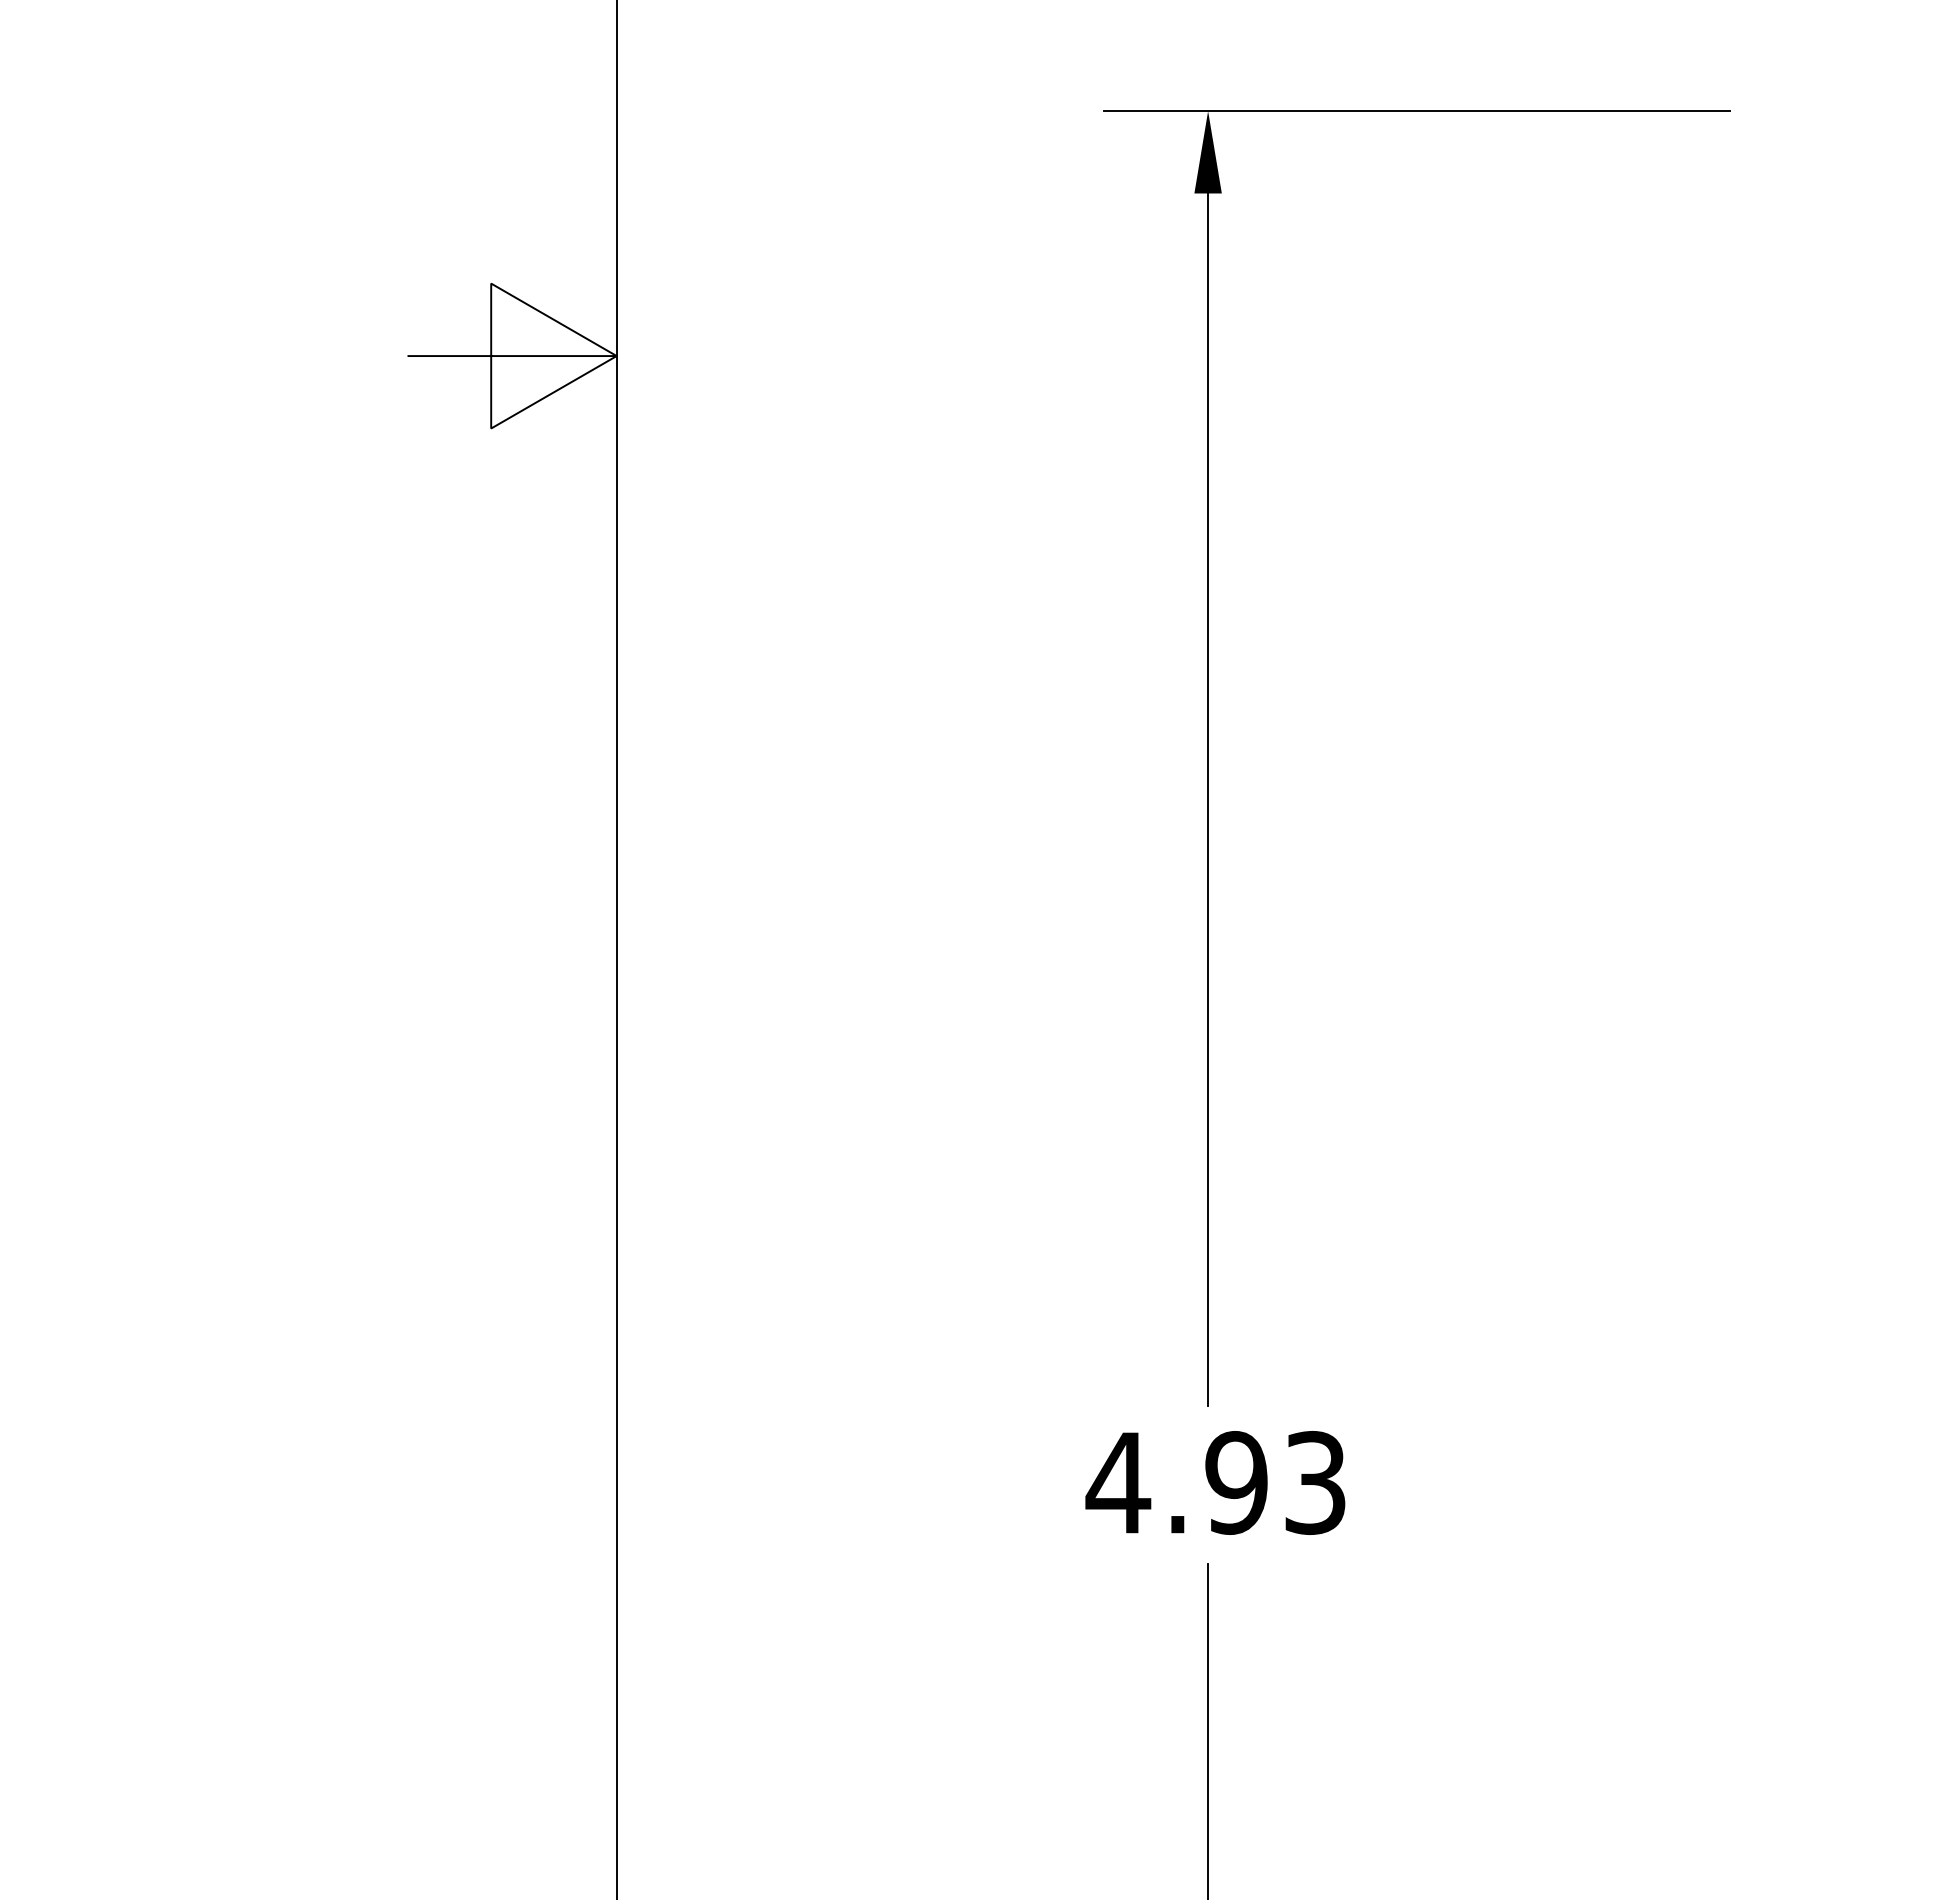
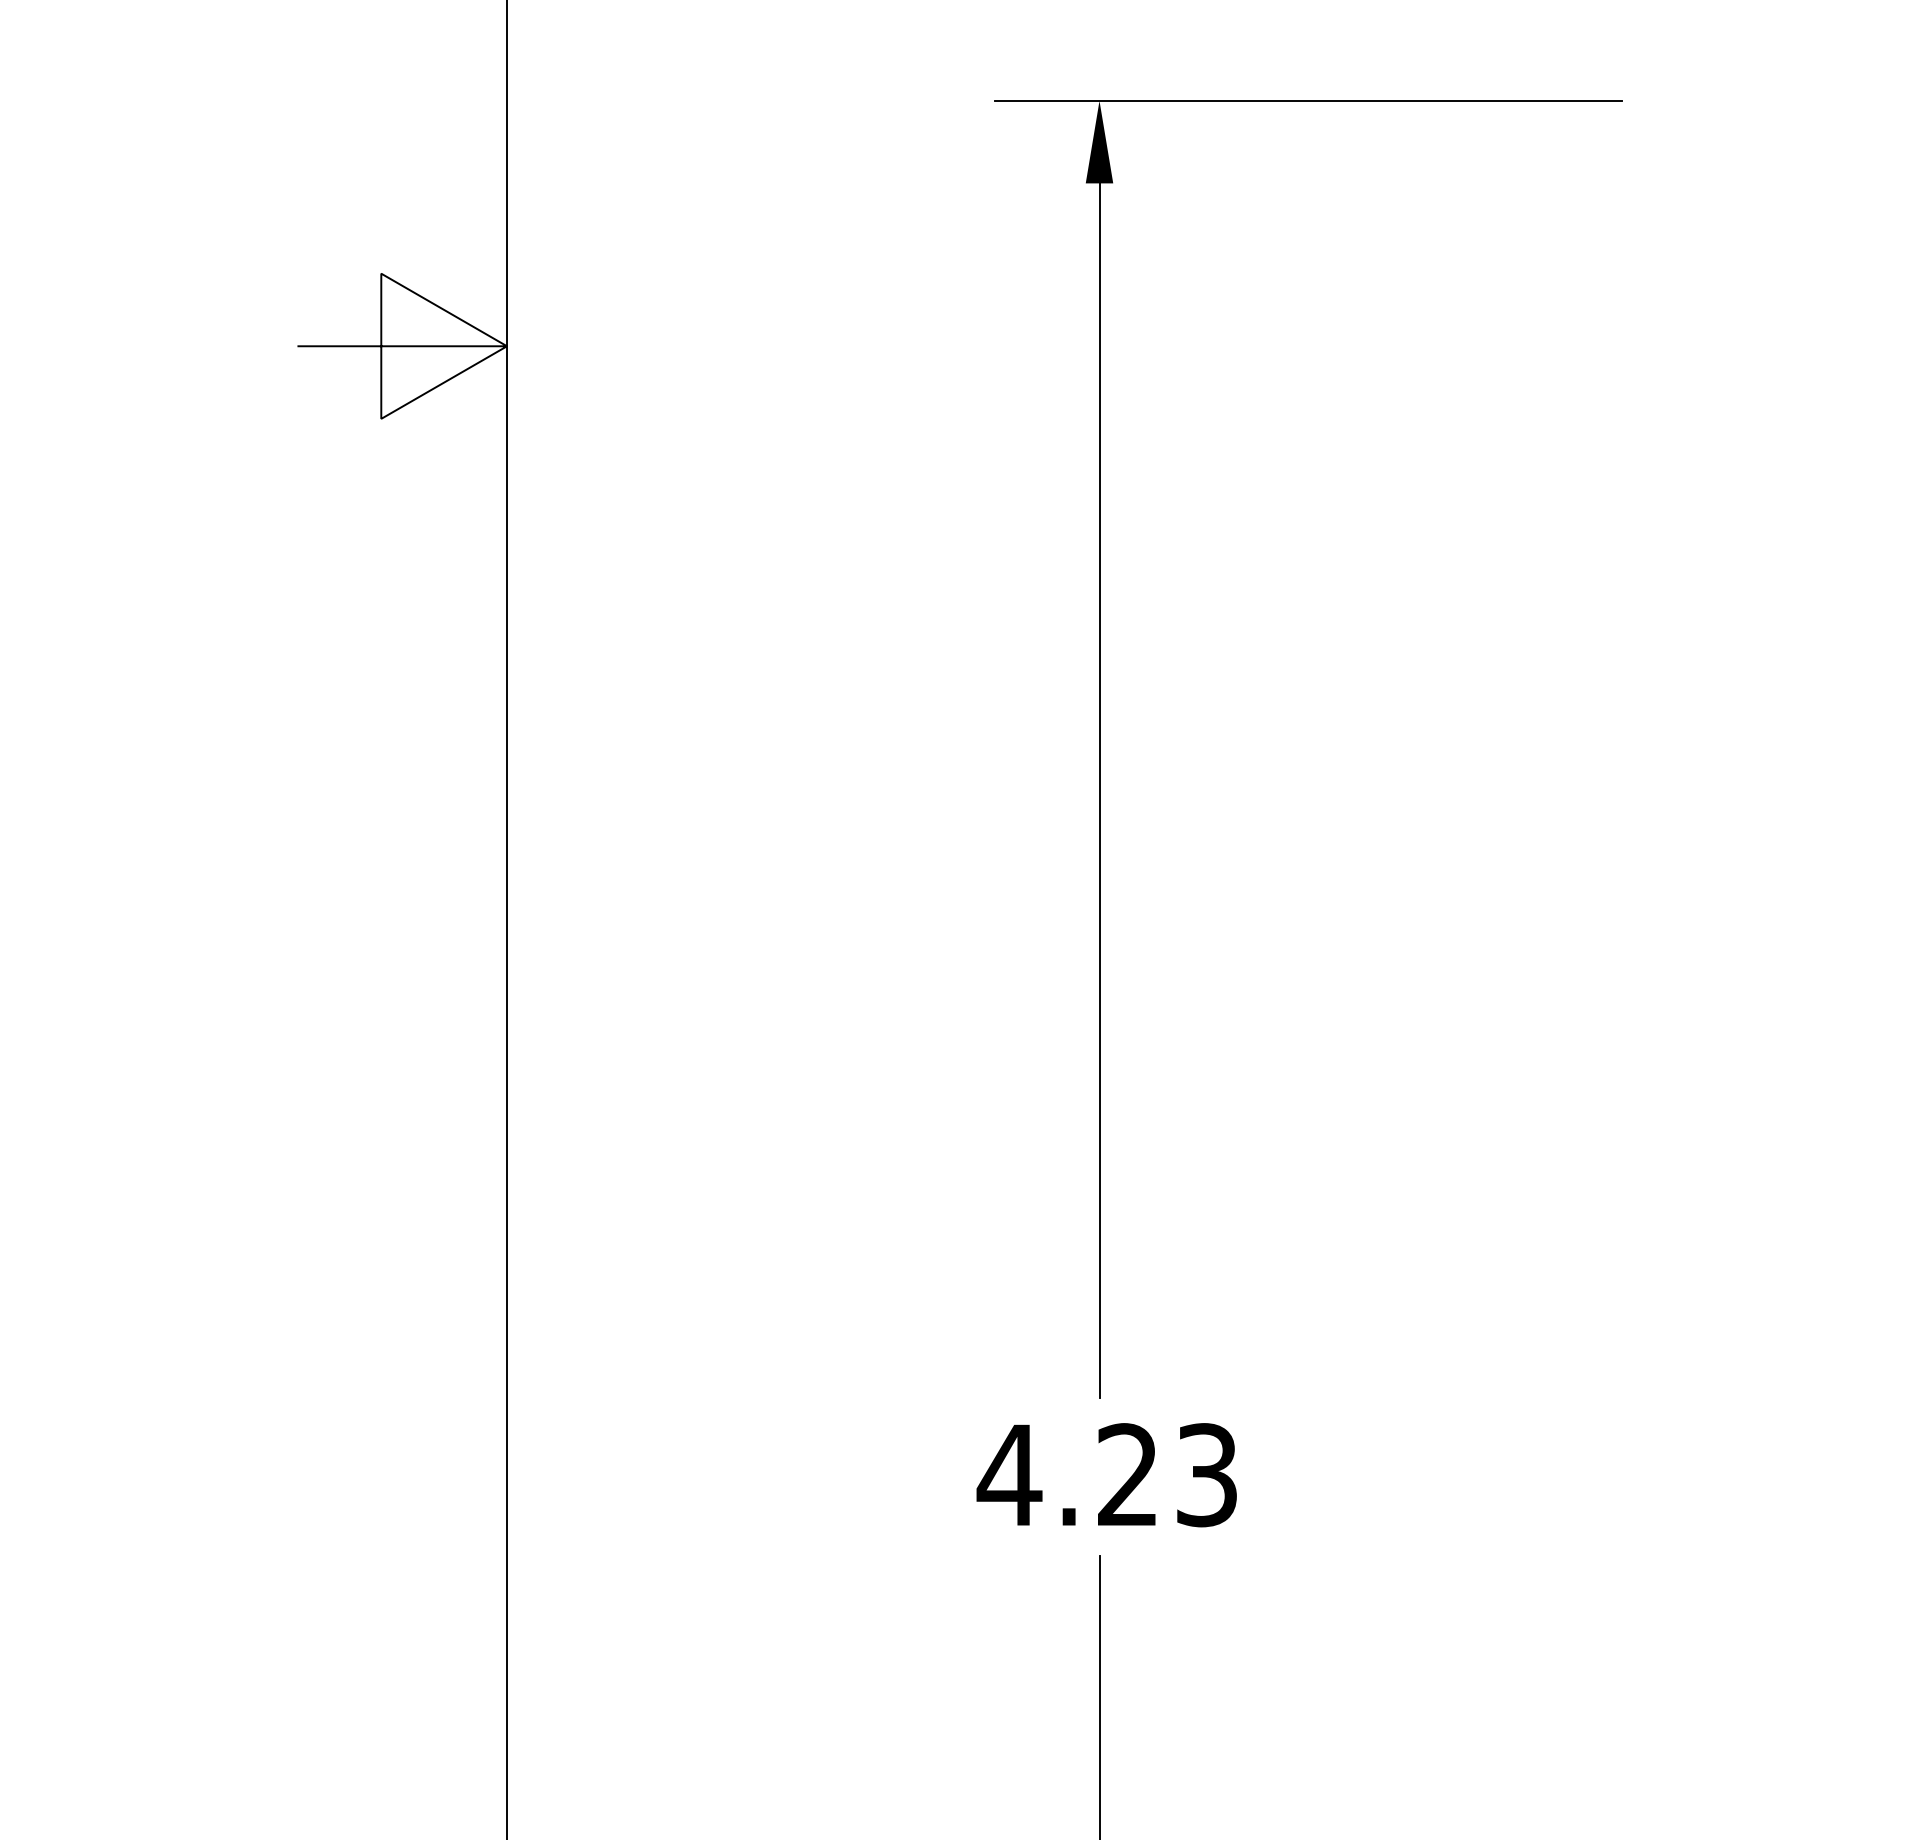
text: (1236, 1482) -> (1127, 1474), 4.93 -> 4.23

